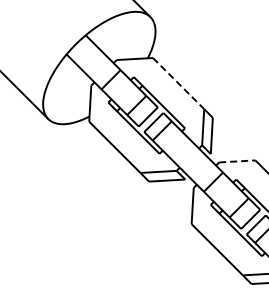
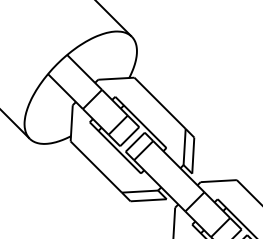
line: (178, 83) -> (159, 103), dashed -> solid
line: (237, 161) -> (218, 181), dashed -> solid

